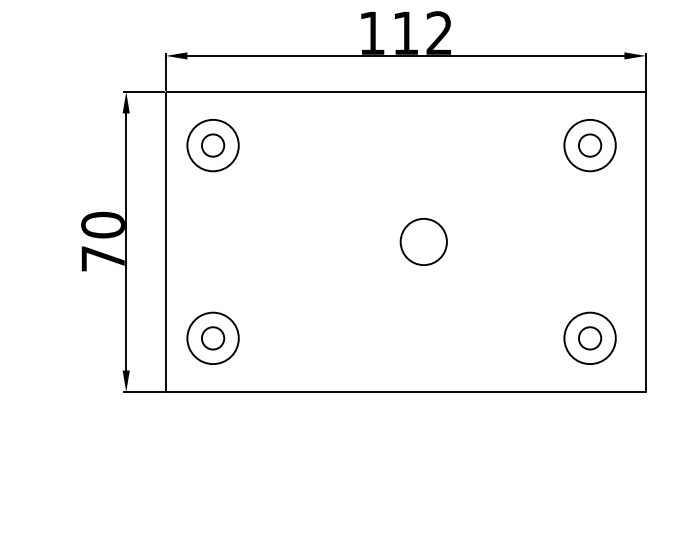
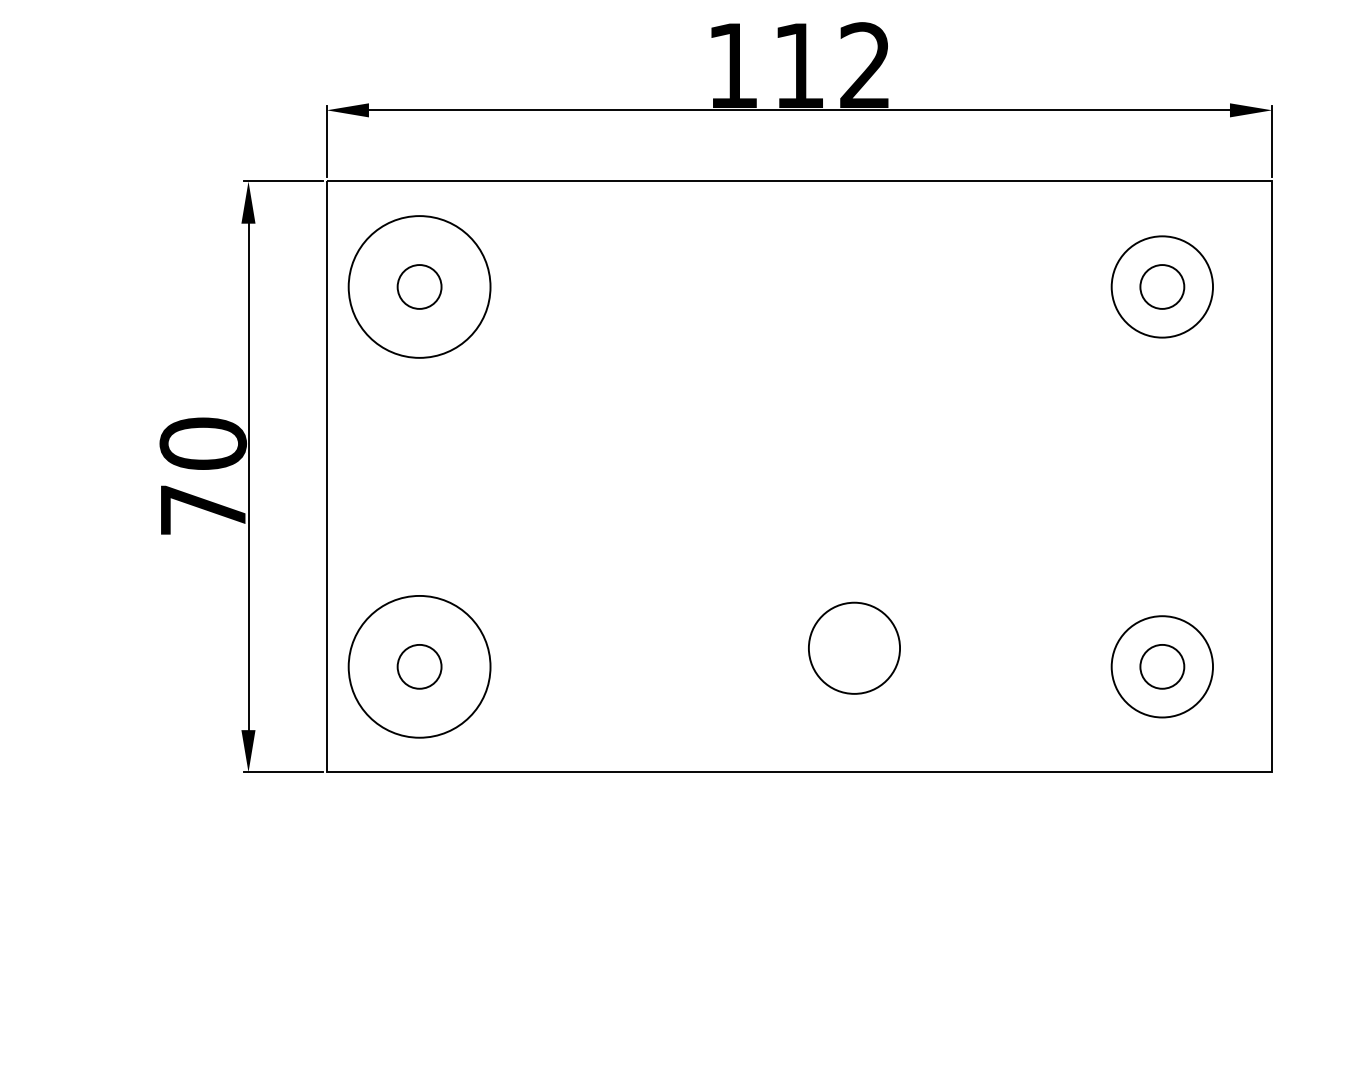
circle: (212, 145) -> (418, 286), size x1.4
circle: (423, 241) -> (853, 647), moved
circle: (212, 338) -> (418, 667), size x1.4

